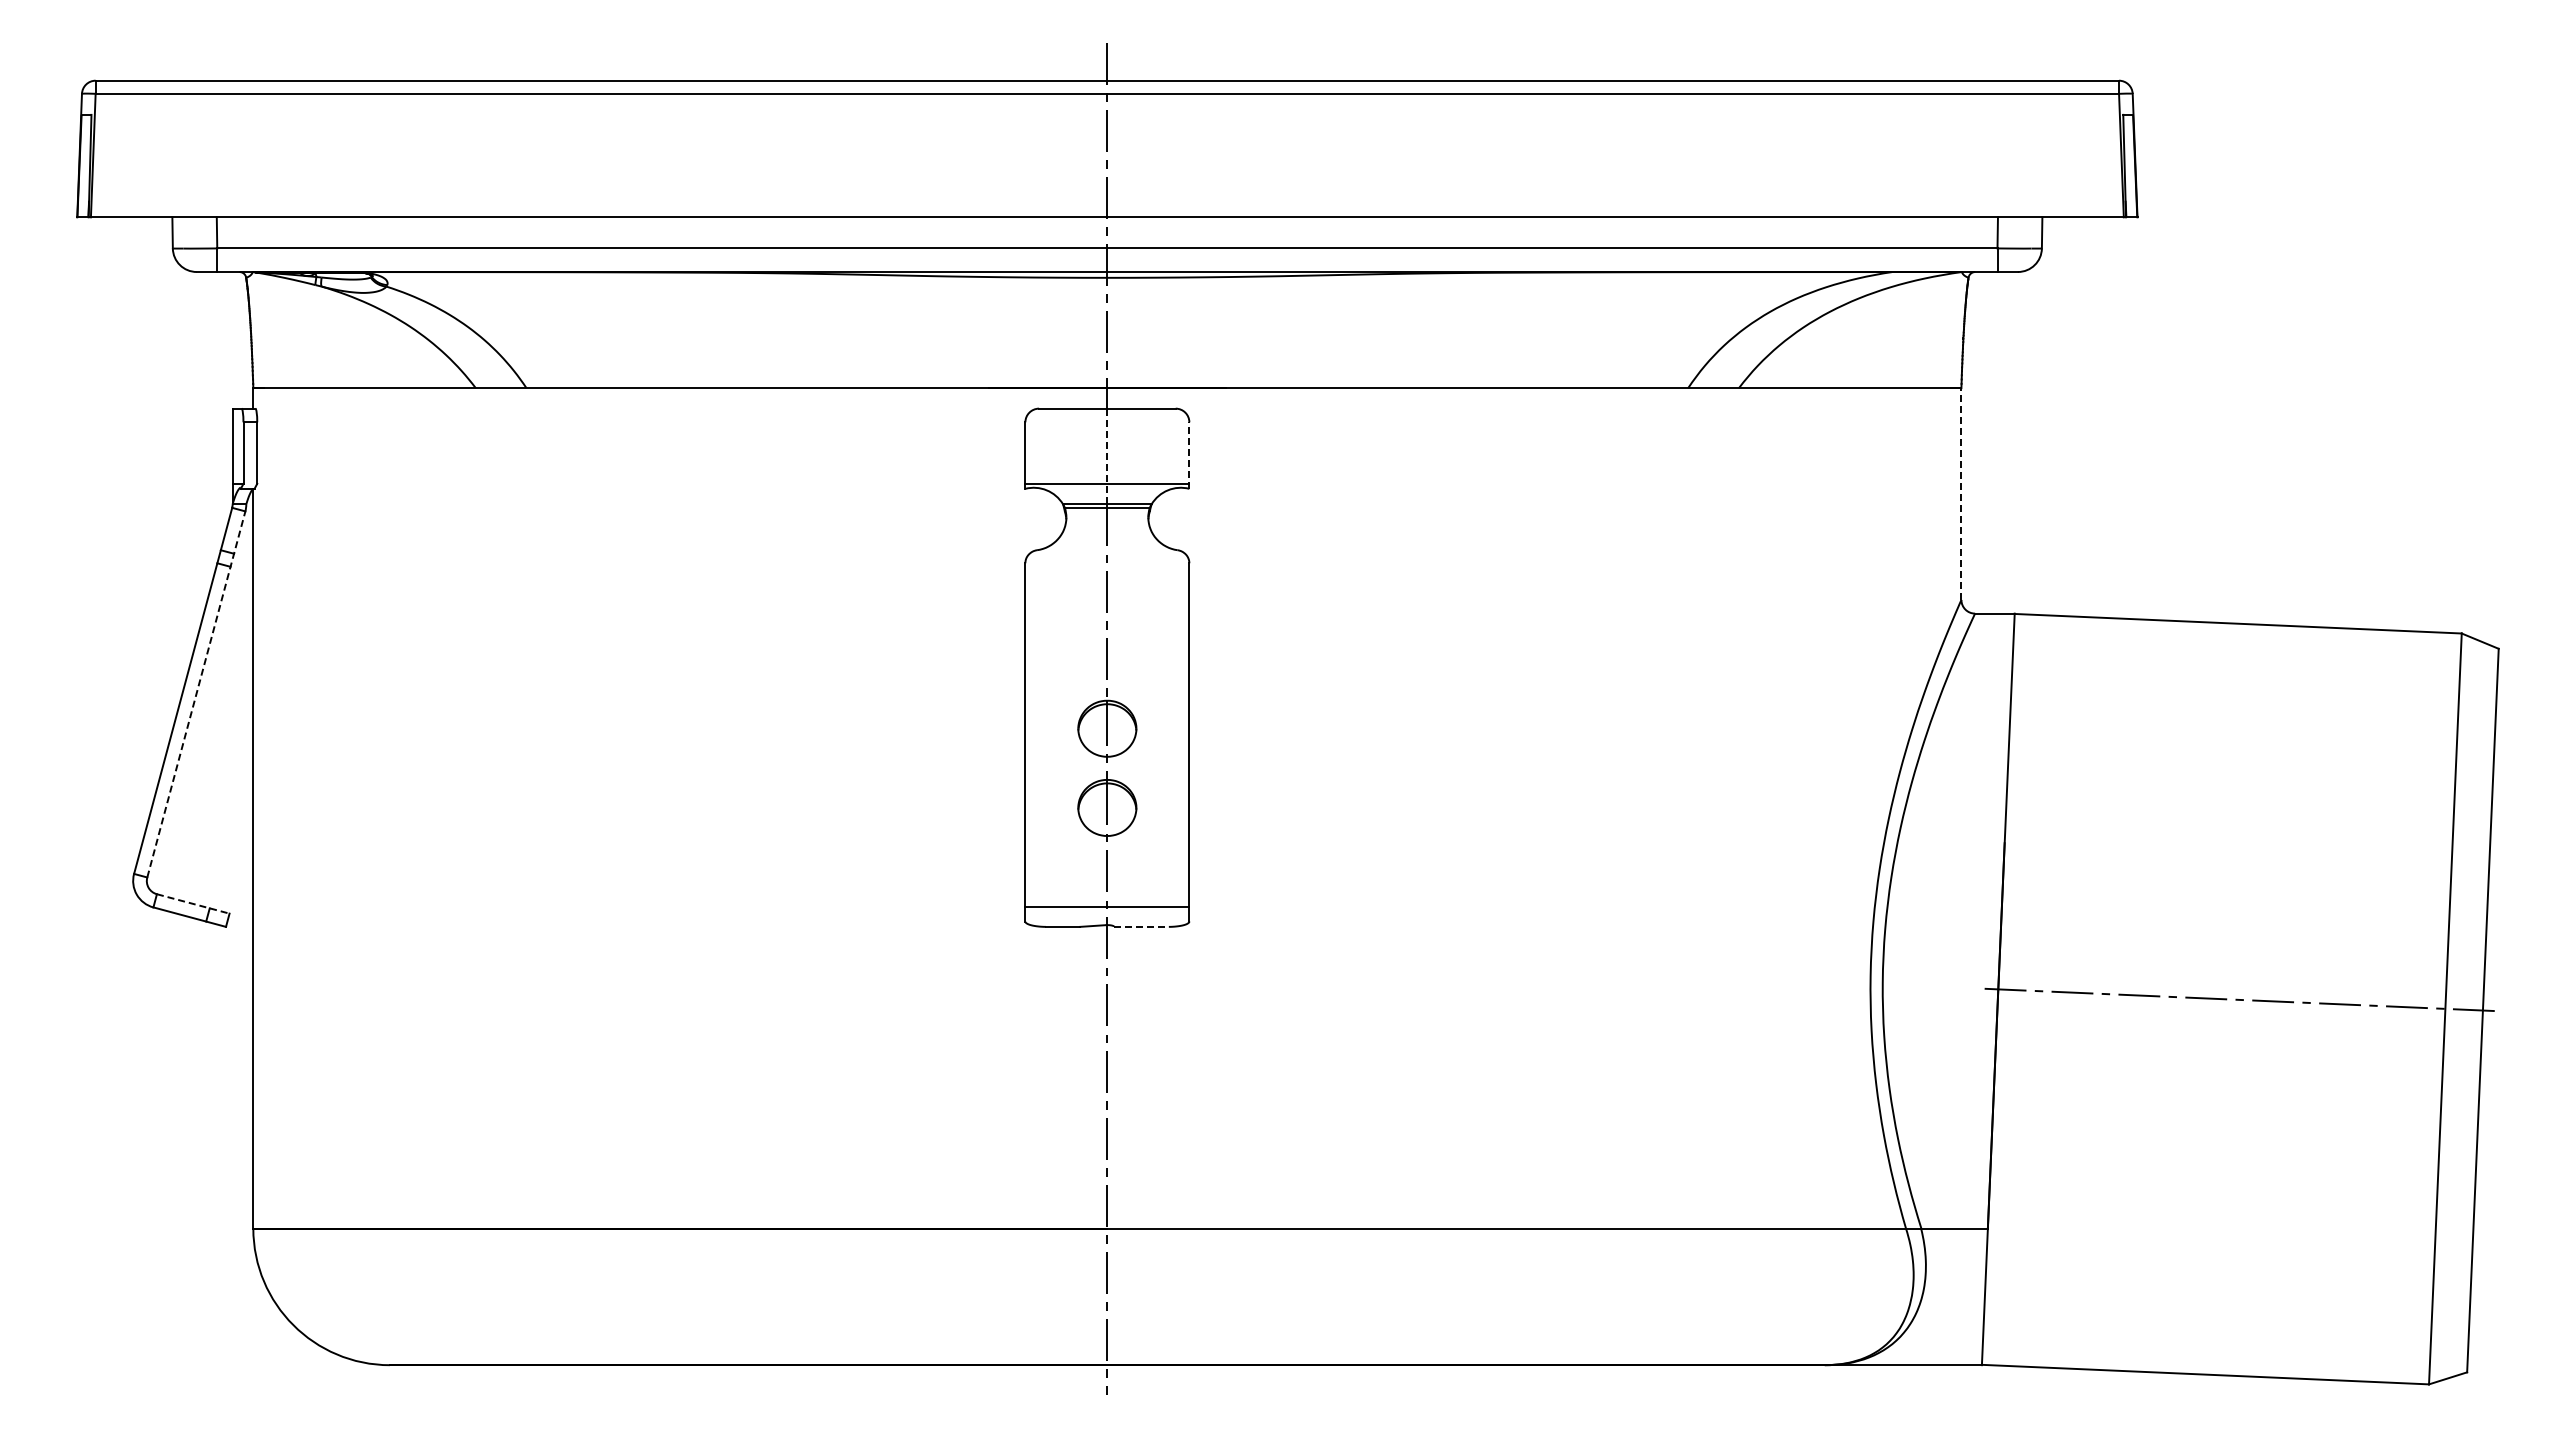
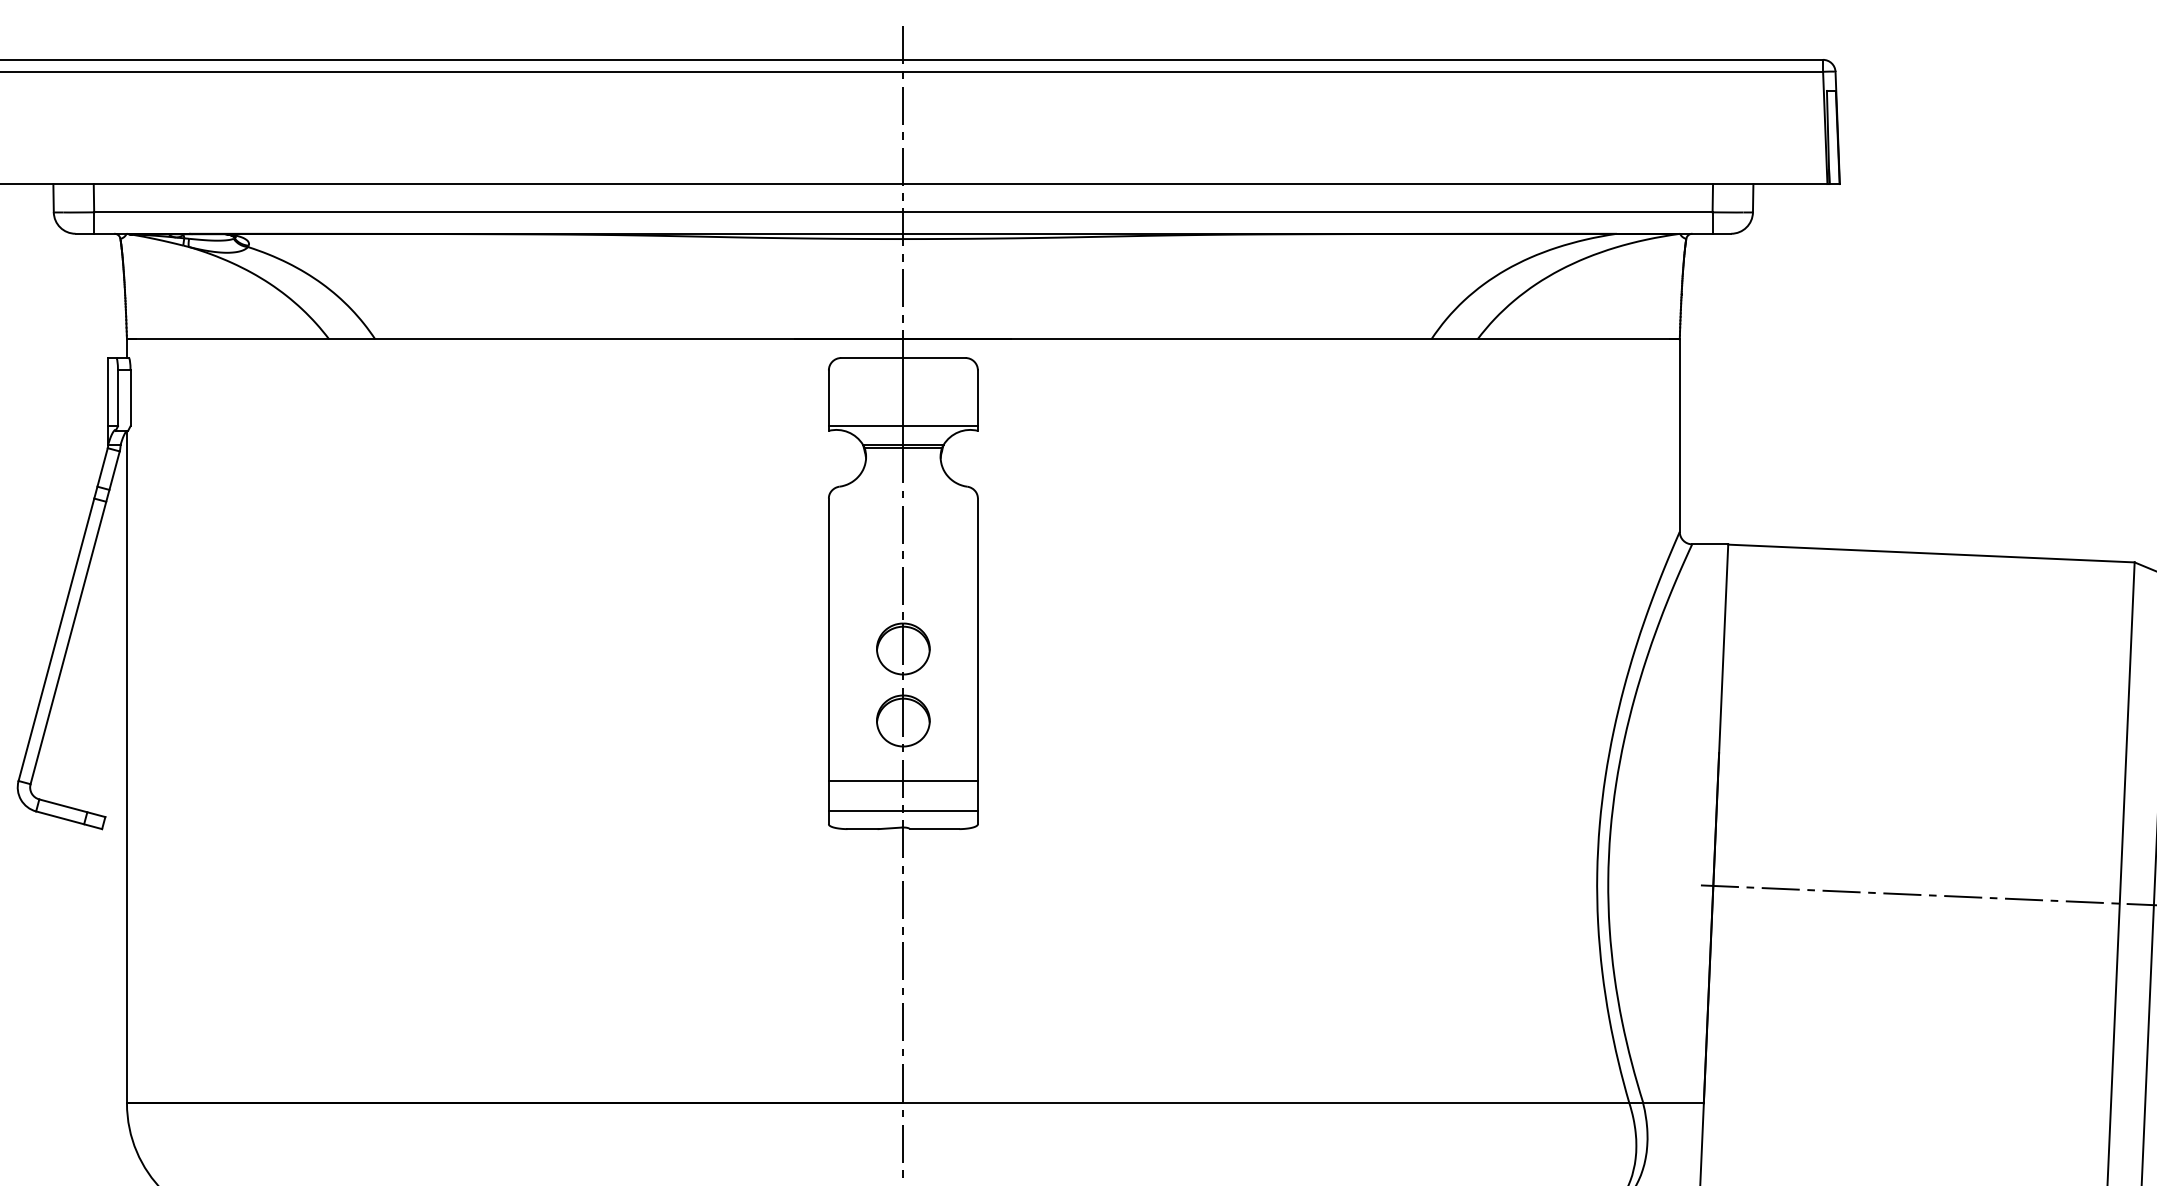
line: (1189, 455) -> (978, 400), dashed -> solid
line: (1107, 456) -> (903, 401), dashed -> solid
line: (1961, 494) -> (1679, 436), dashed -> solid
line: (196, 693) -> (75, 616), dashed -> solid
line: (1107, 873) -> (903, 780), added
line: (193, 903) -> (72, 807), dashed -> solid
line: (1142, 926) -> (935, 828), dashed -> solid

